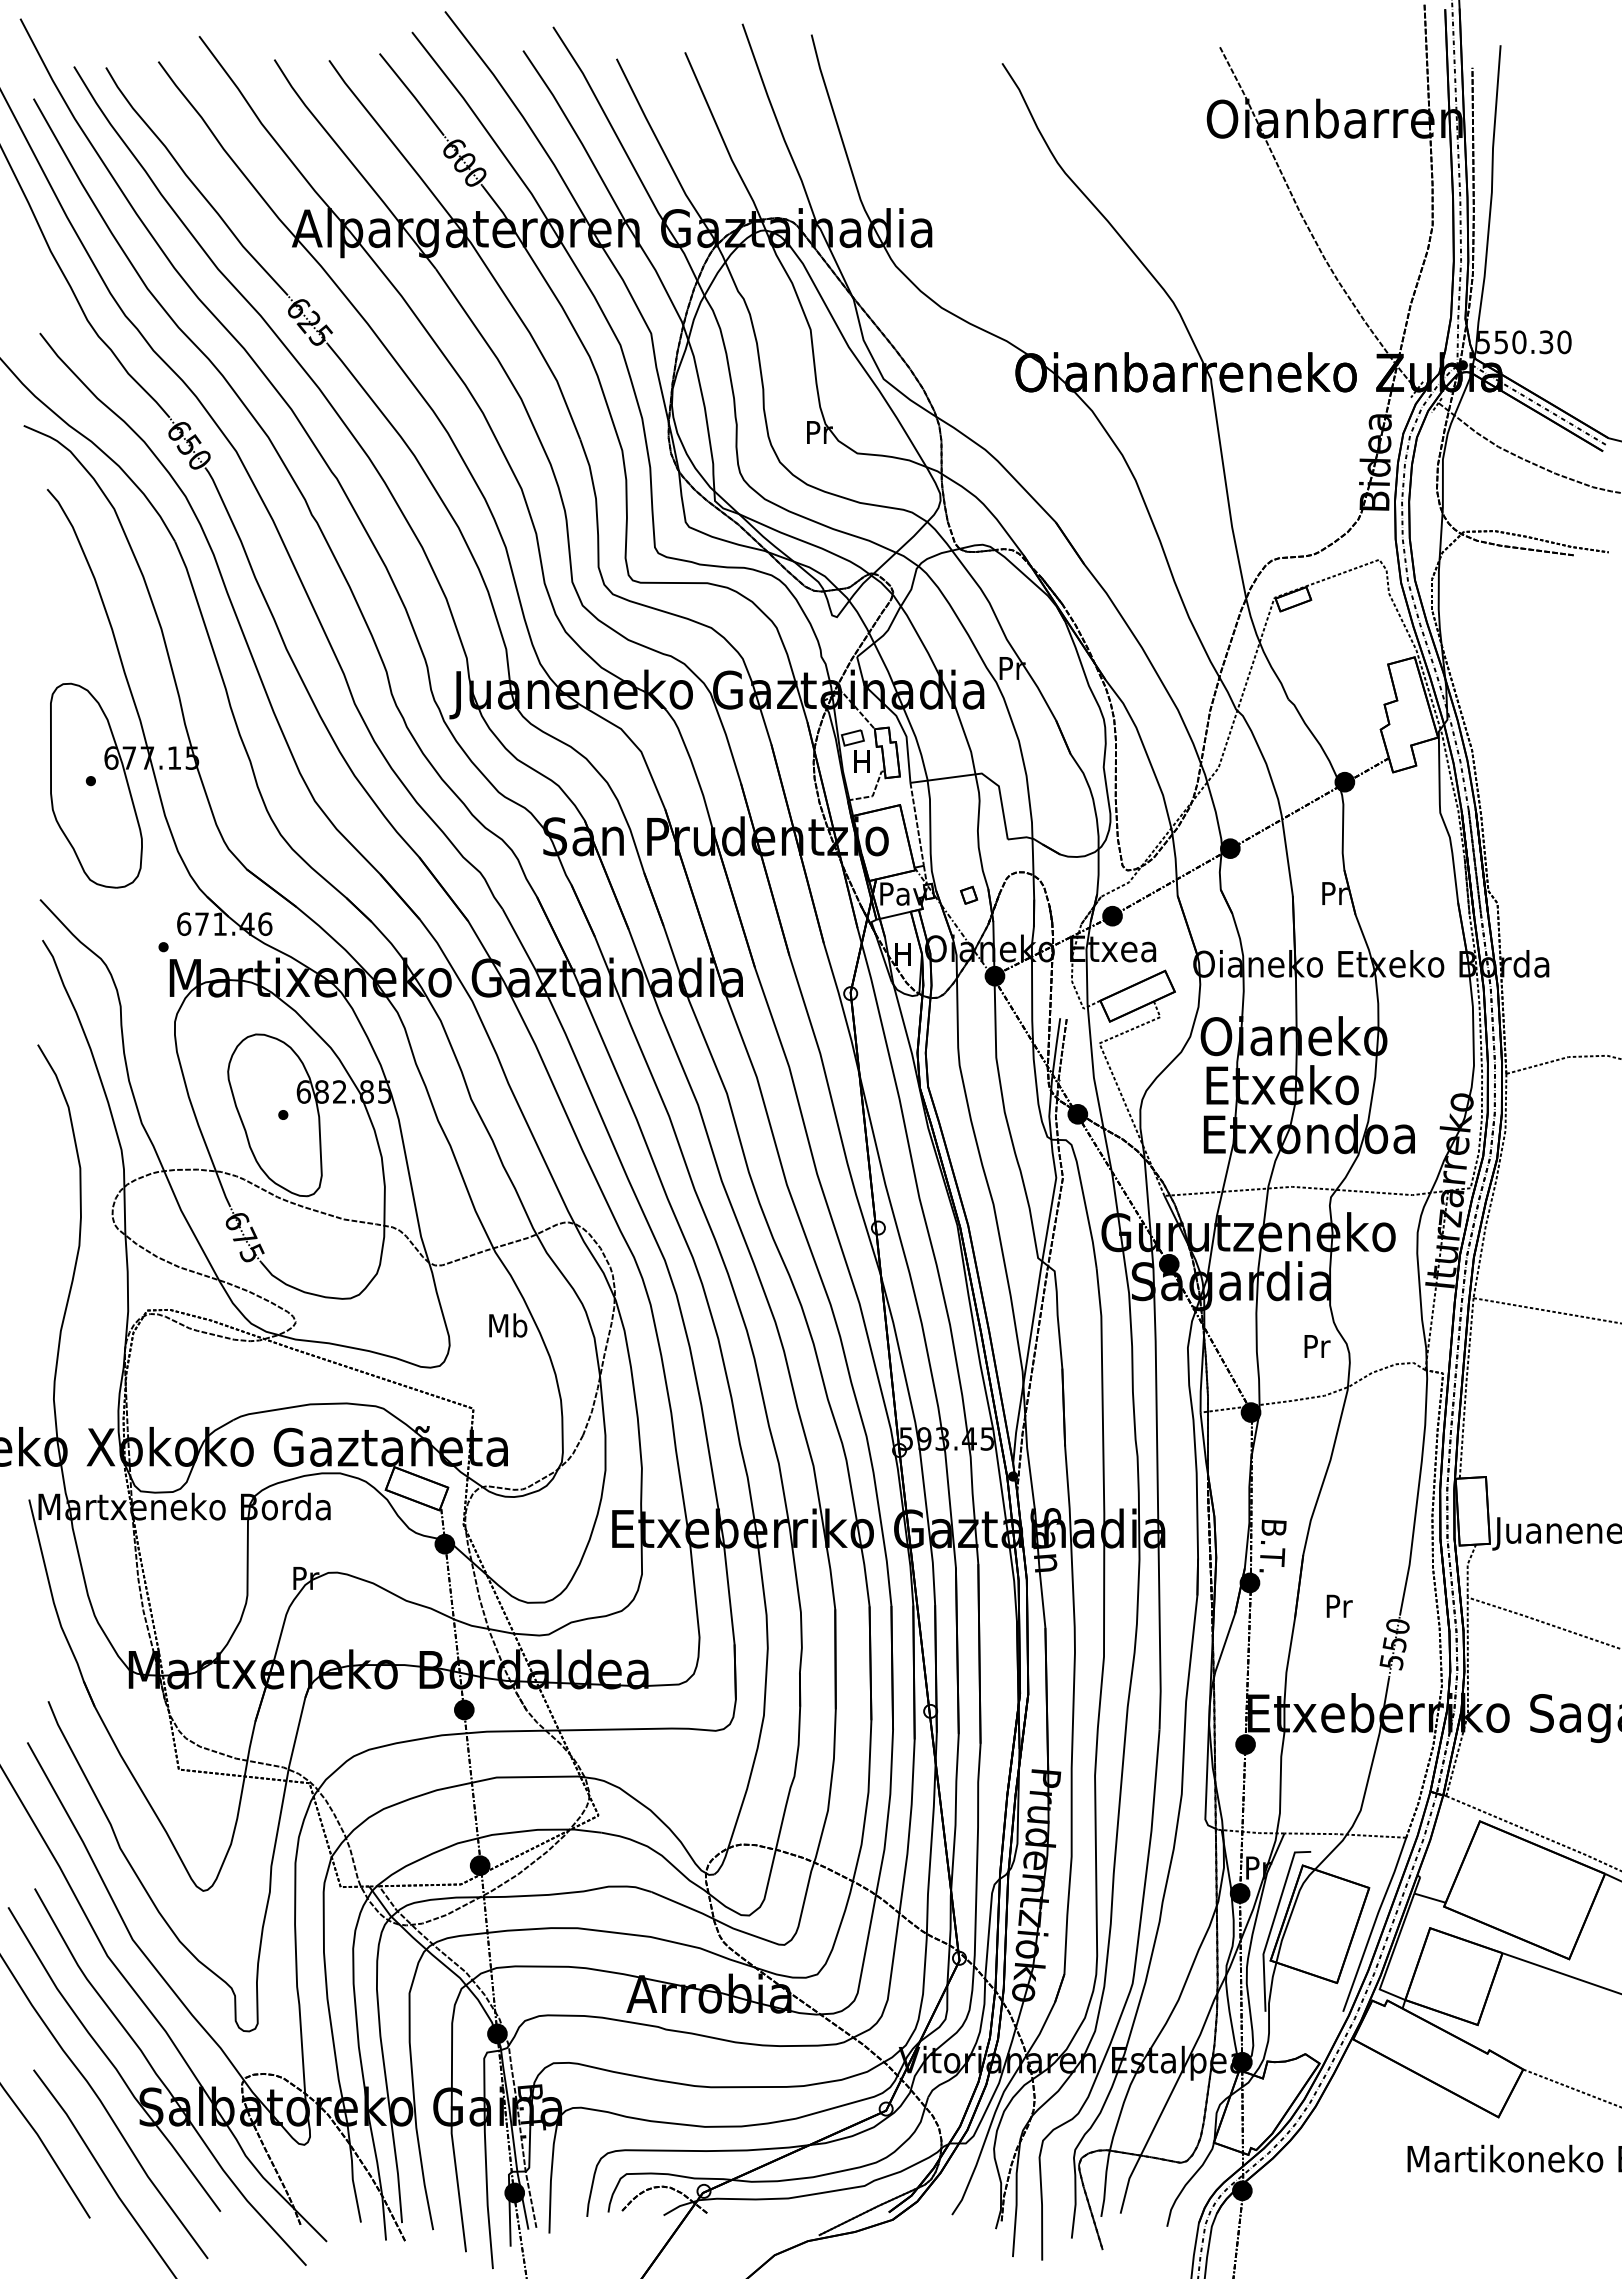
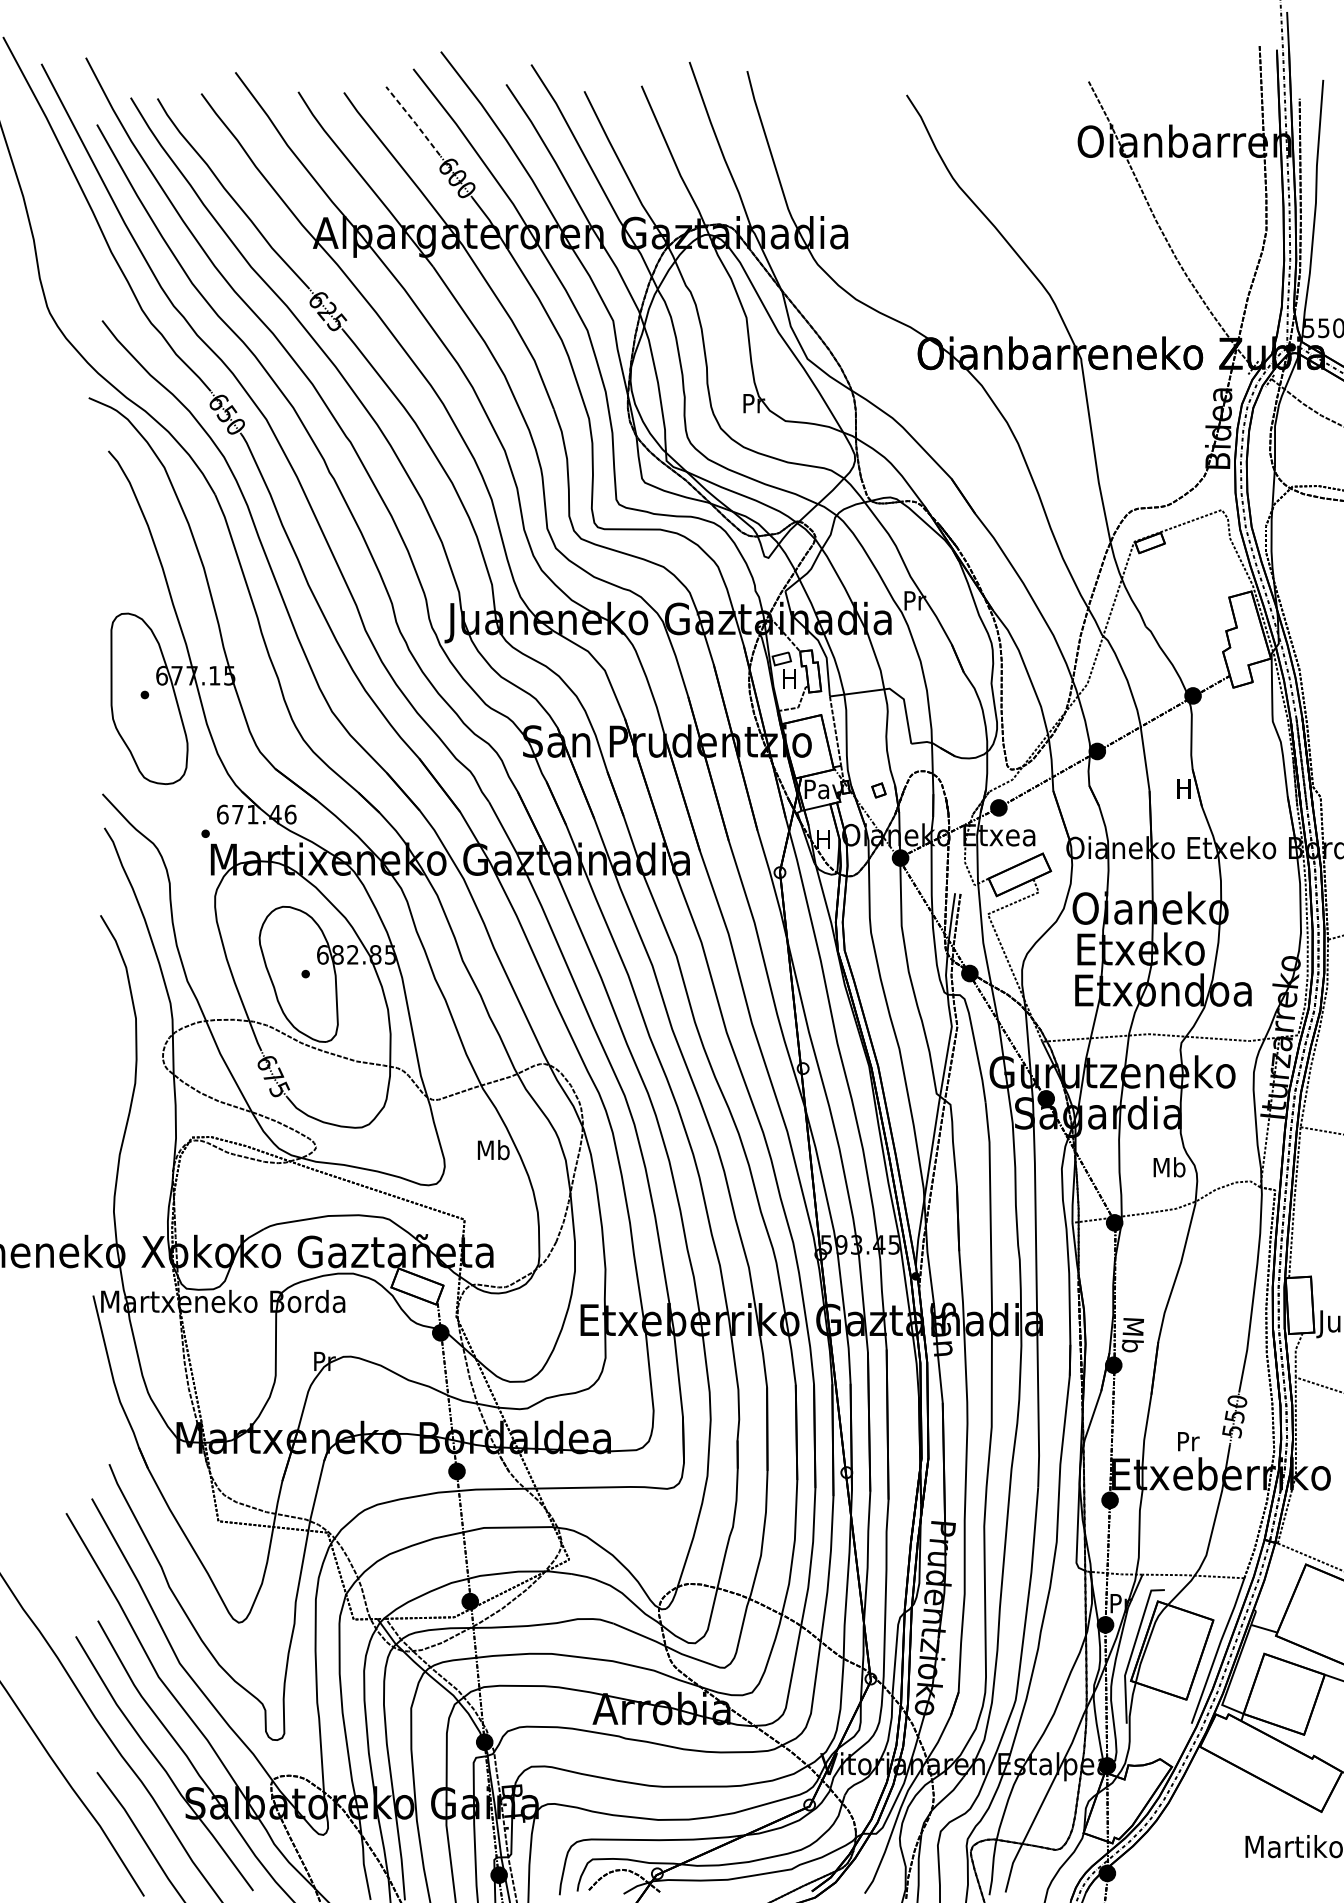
line: (412, 94) -> (413, 121), solid -> dashed
text: (1334, 893) -> (1184, 788), Pr -> H
text: (1316, 1346) -> (1169, 1167), Pr -> Mb
text: (1272, 1545) -> (1132, 1333), B.T. -> Mb
text: (1339, 1605) -> (1188, 1440), moved

